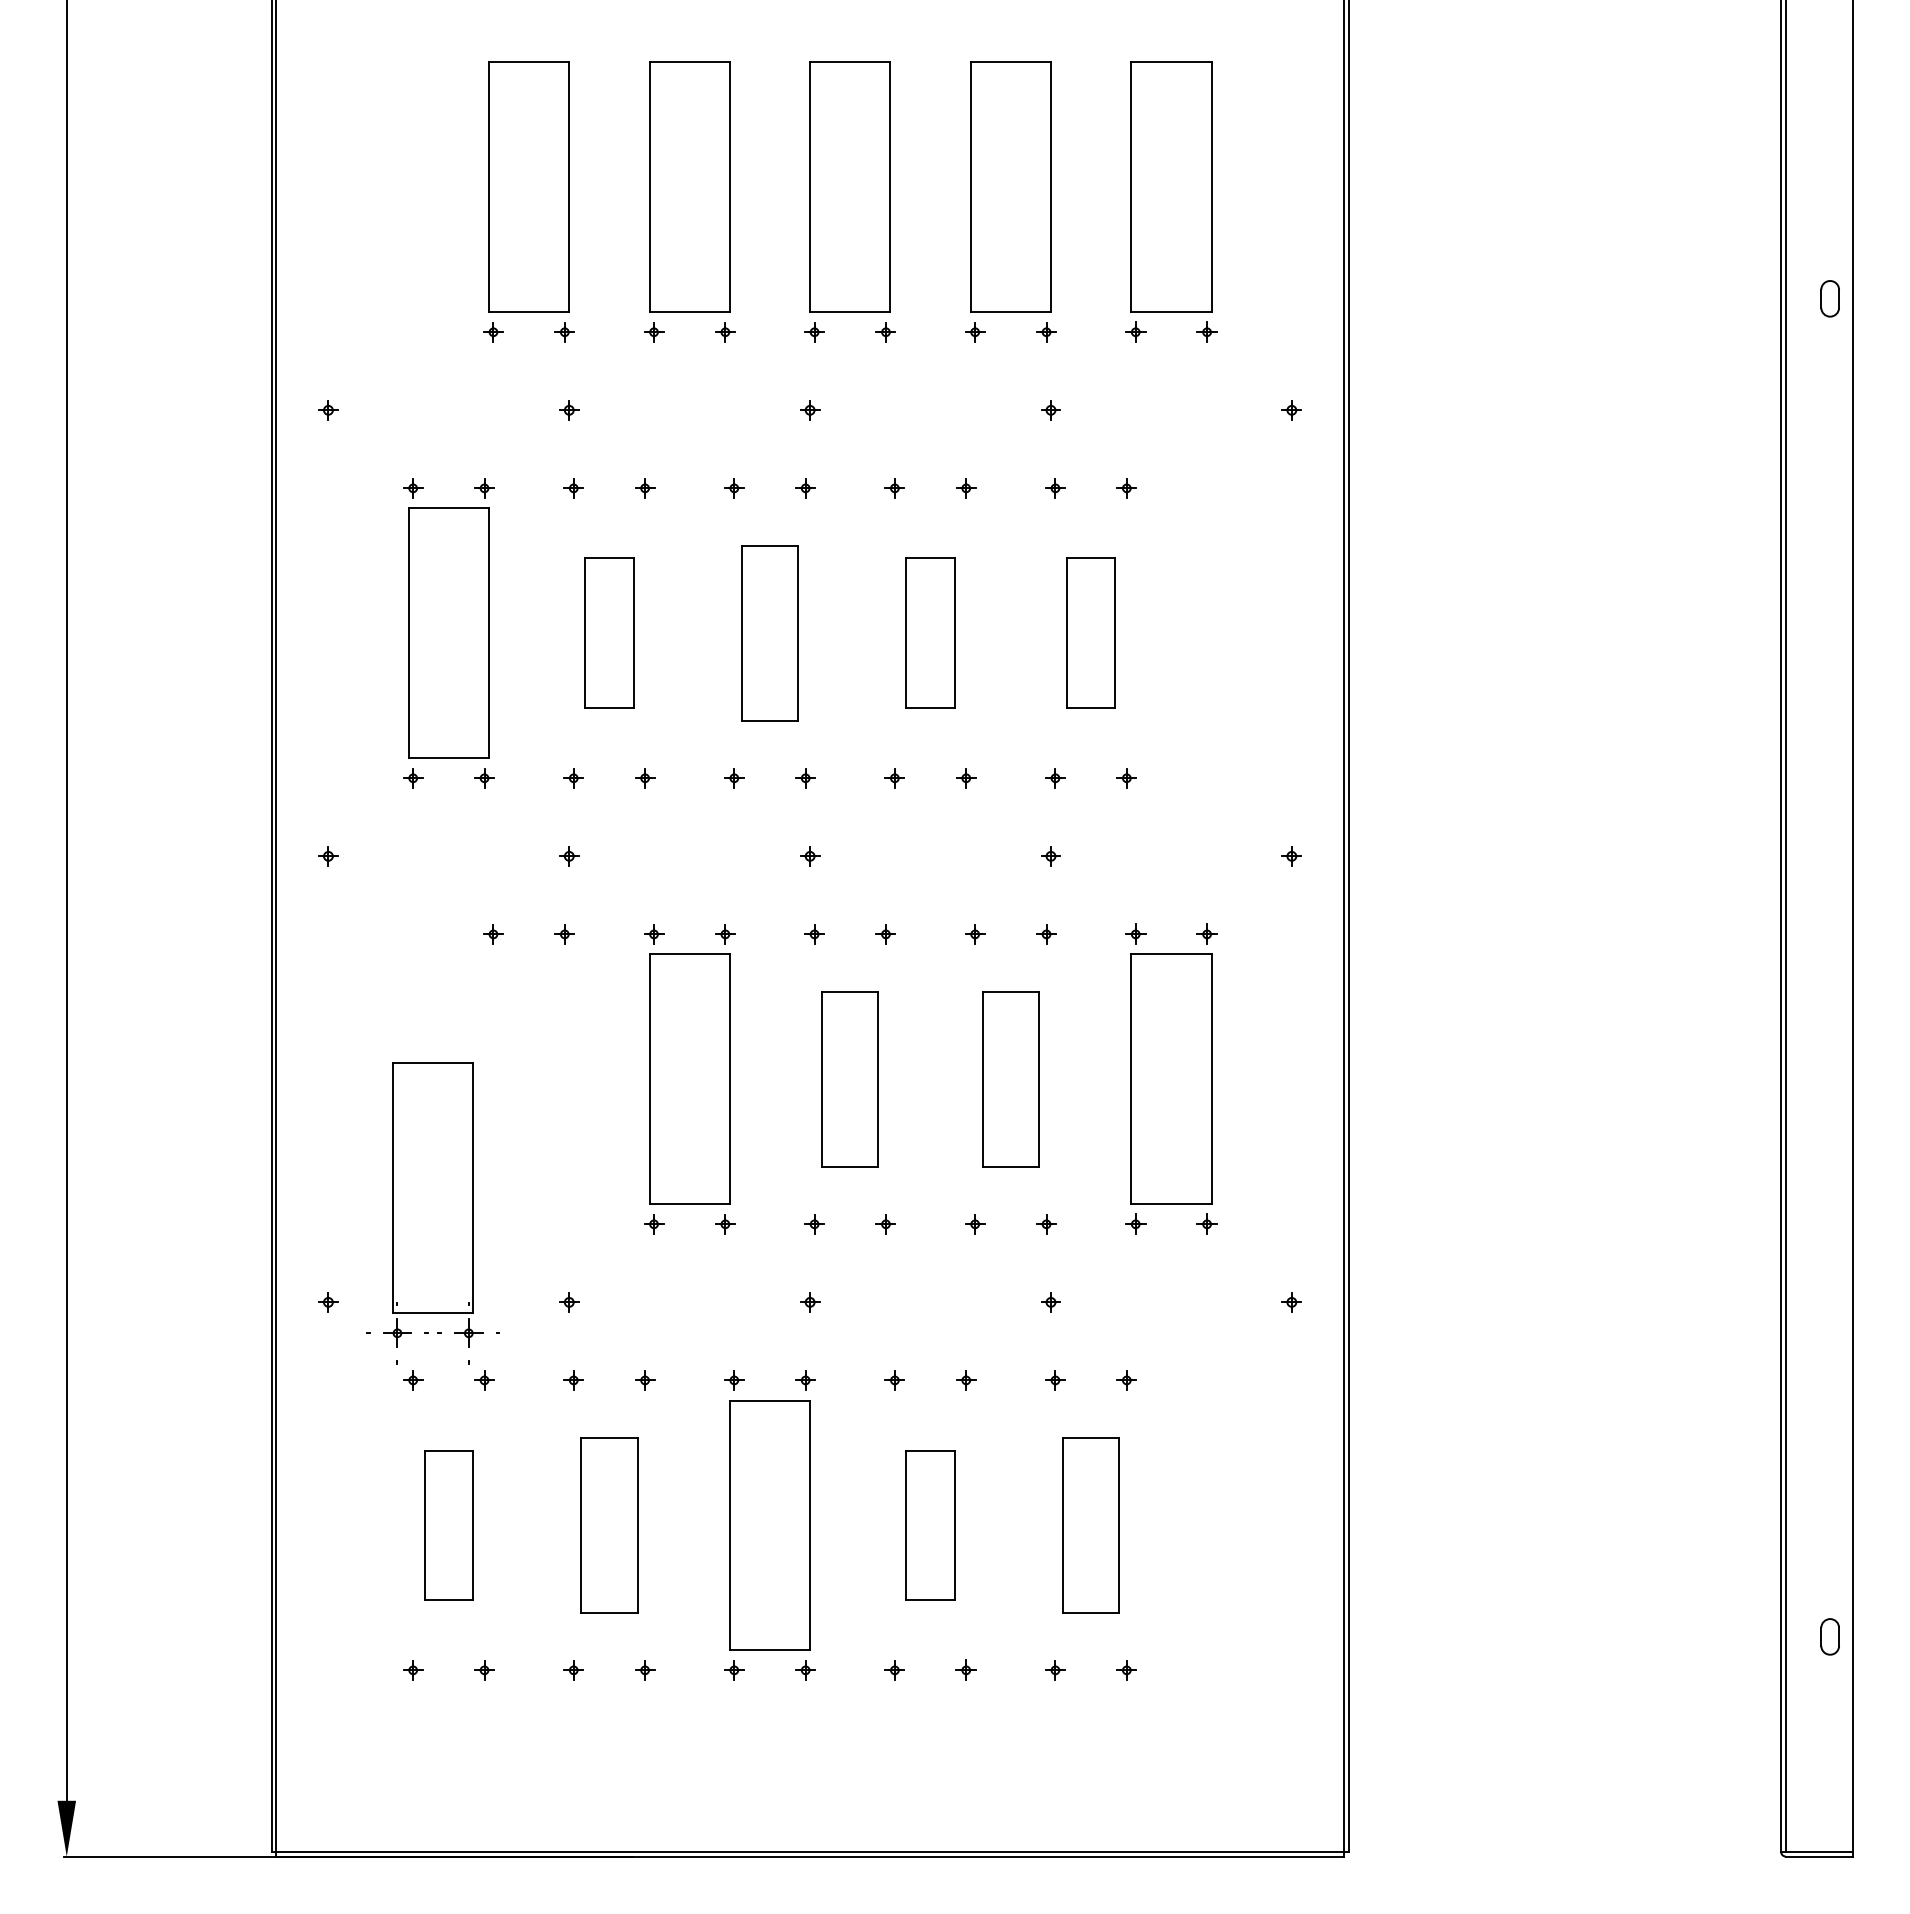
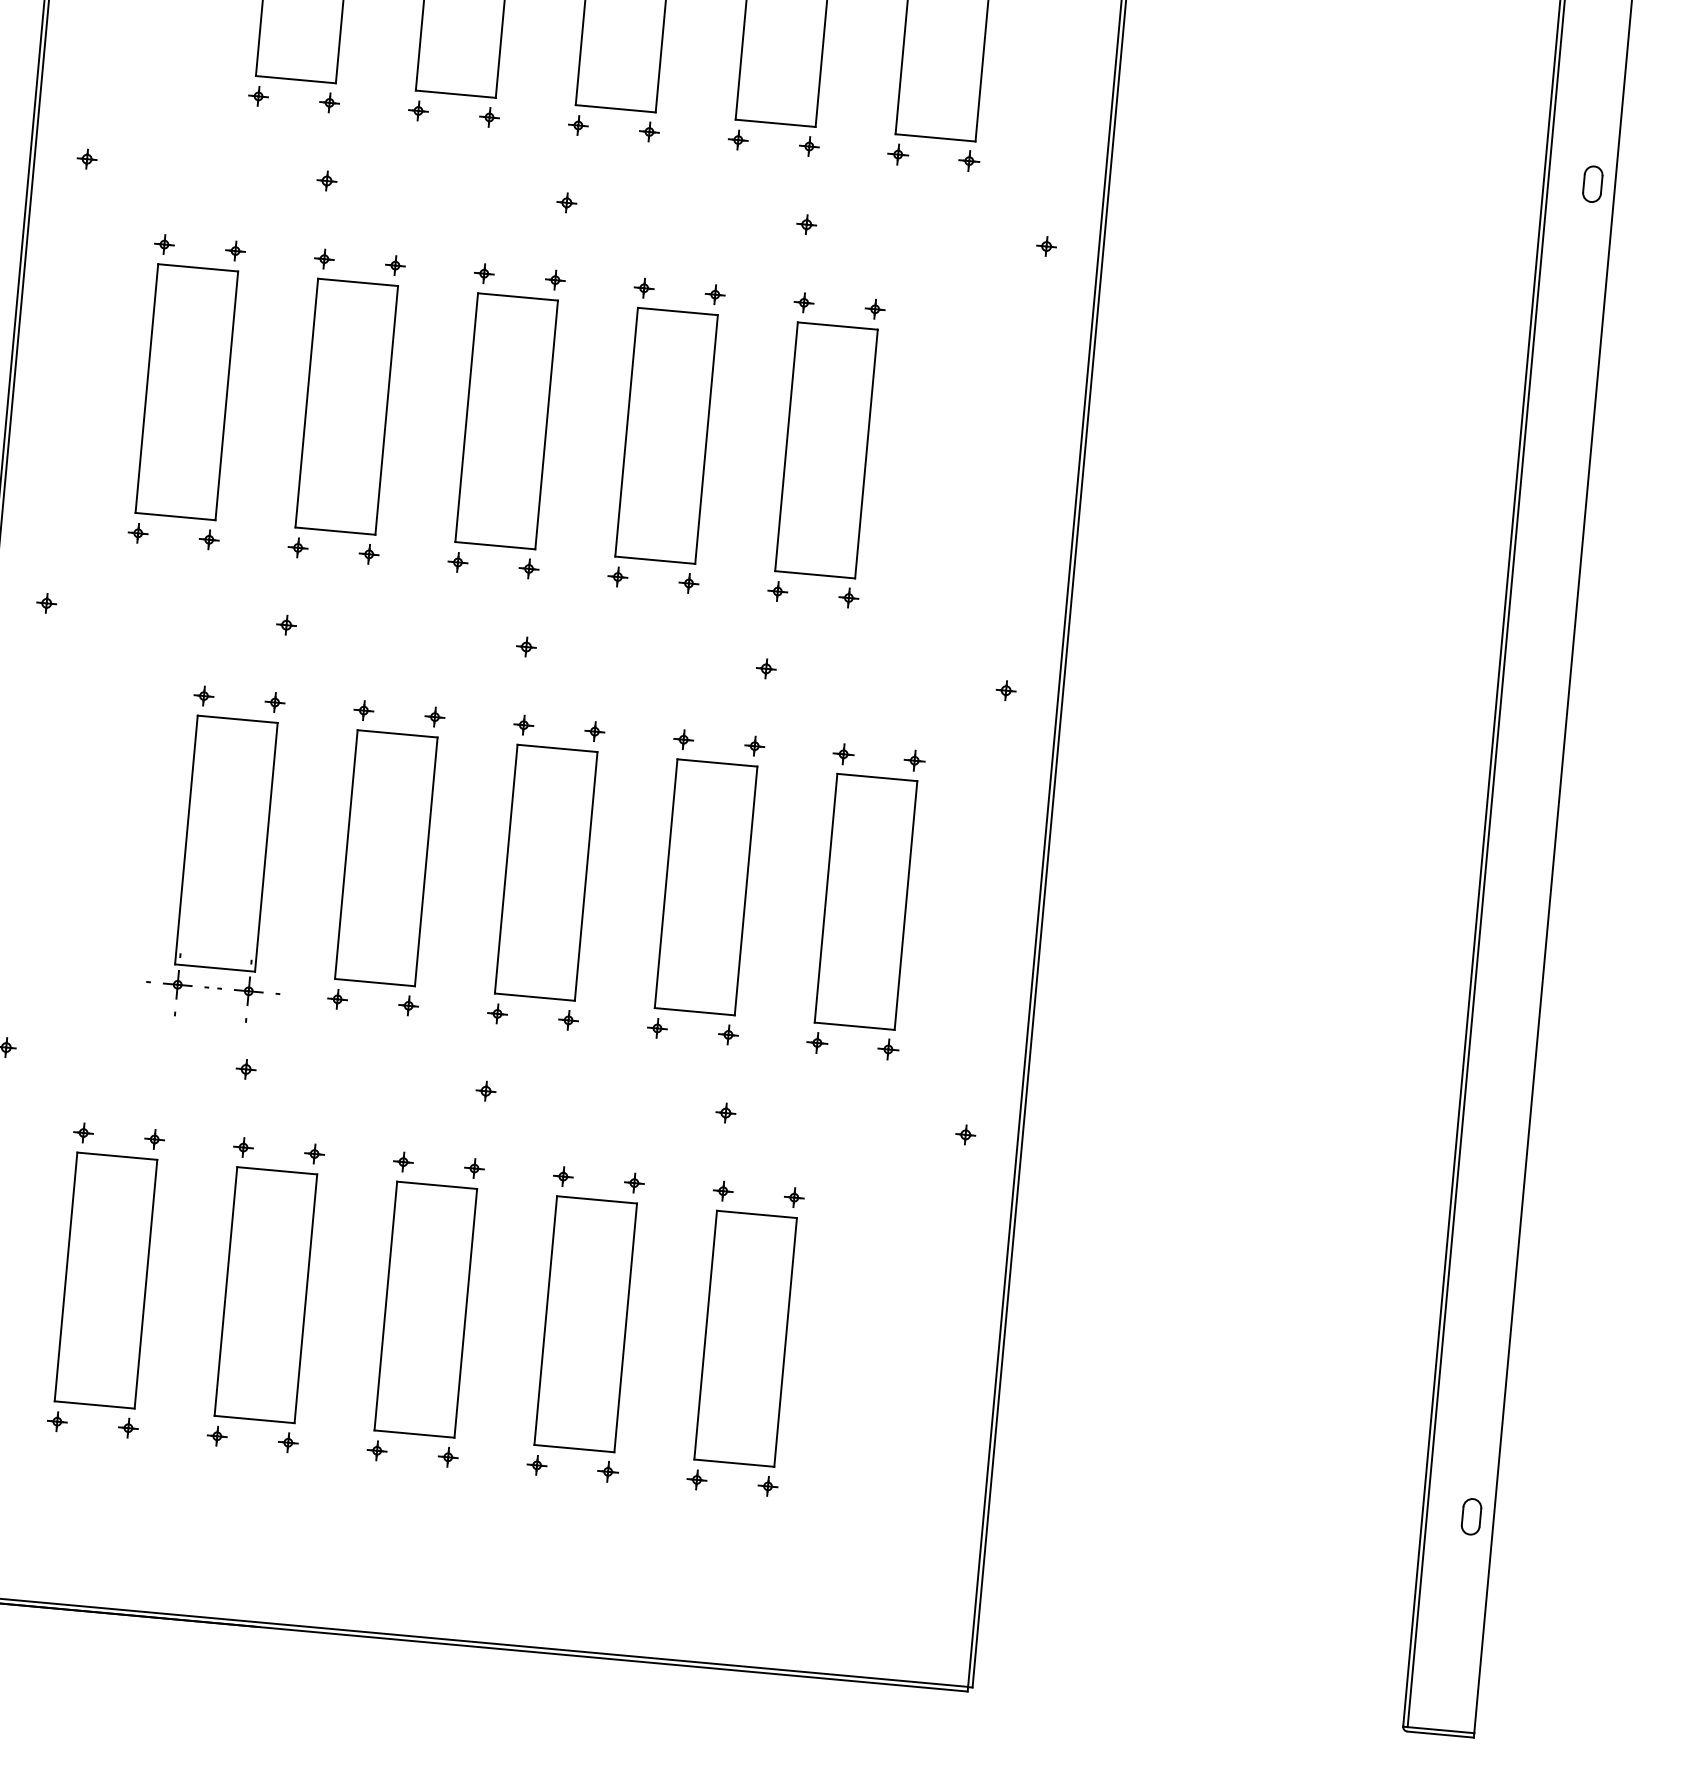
part: (609, 632) -> (346, 405), size x1.67
part: (769, 632) -> (506, 420), size x1.43
part: (930, 632) -> (666, 435), size x1.67
part: (1090, 632) -> (825, 449), size x1.67
part: (849, 1078) -> (545, 871), size x1.43
part: (1010, 1078) -> (705, 886), size x1.43
part: (432, 1213) -> (223, 868), moved
part: (448, 1525) -> (105, 1280), size x1.67
part: (609, 1525) -> (265, 1295), size x1.43
part: (930, 1525) -> (585, 1324), size x1.67
part: (1090, 1525) -> (745, 1338), size x1.43

